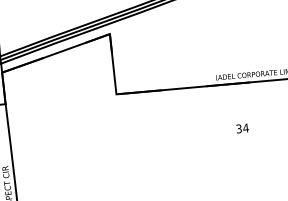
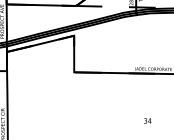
text: (242, 127) -> (147, 120), moved

